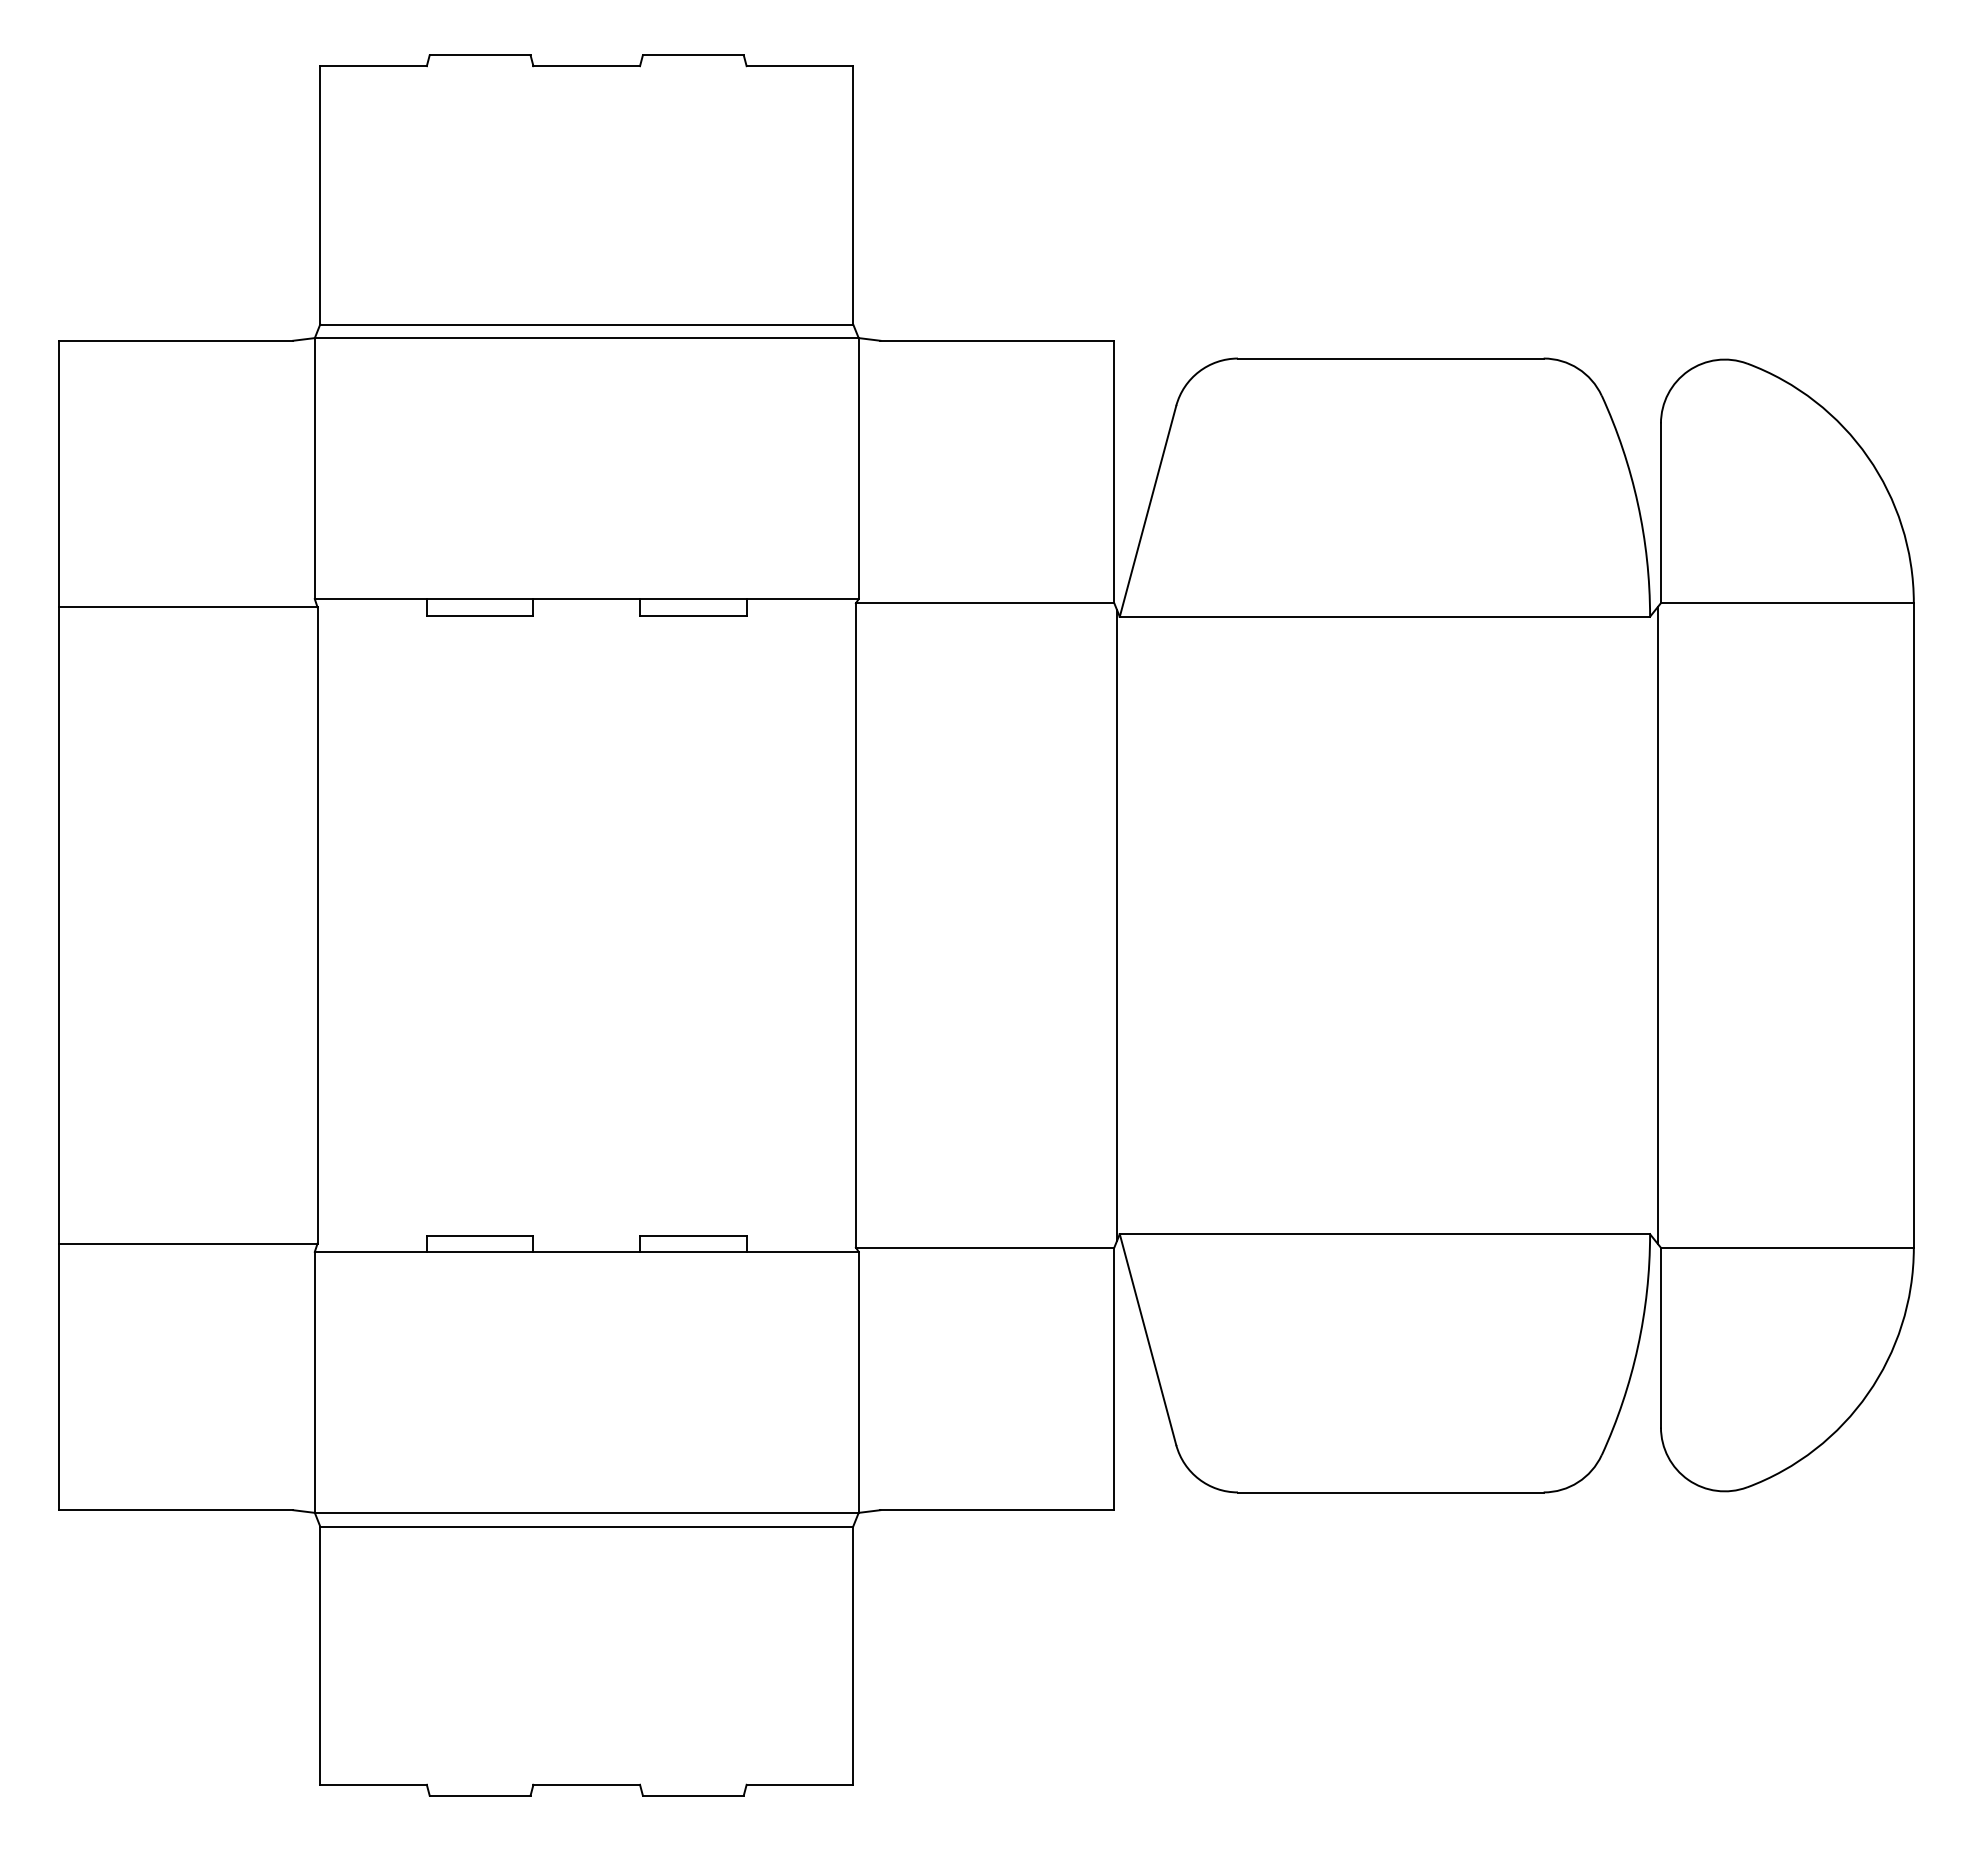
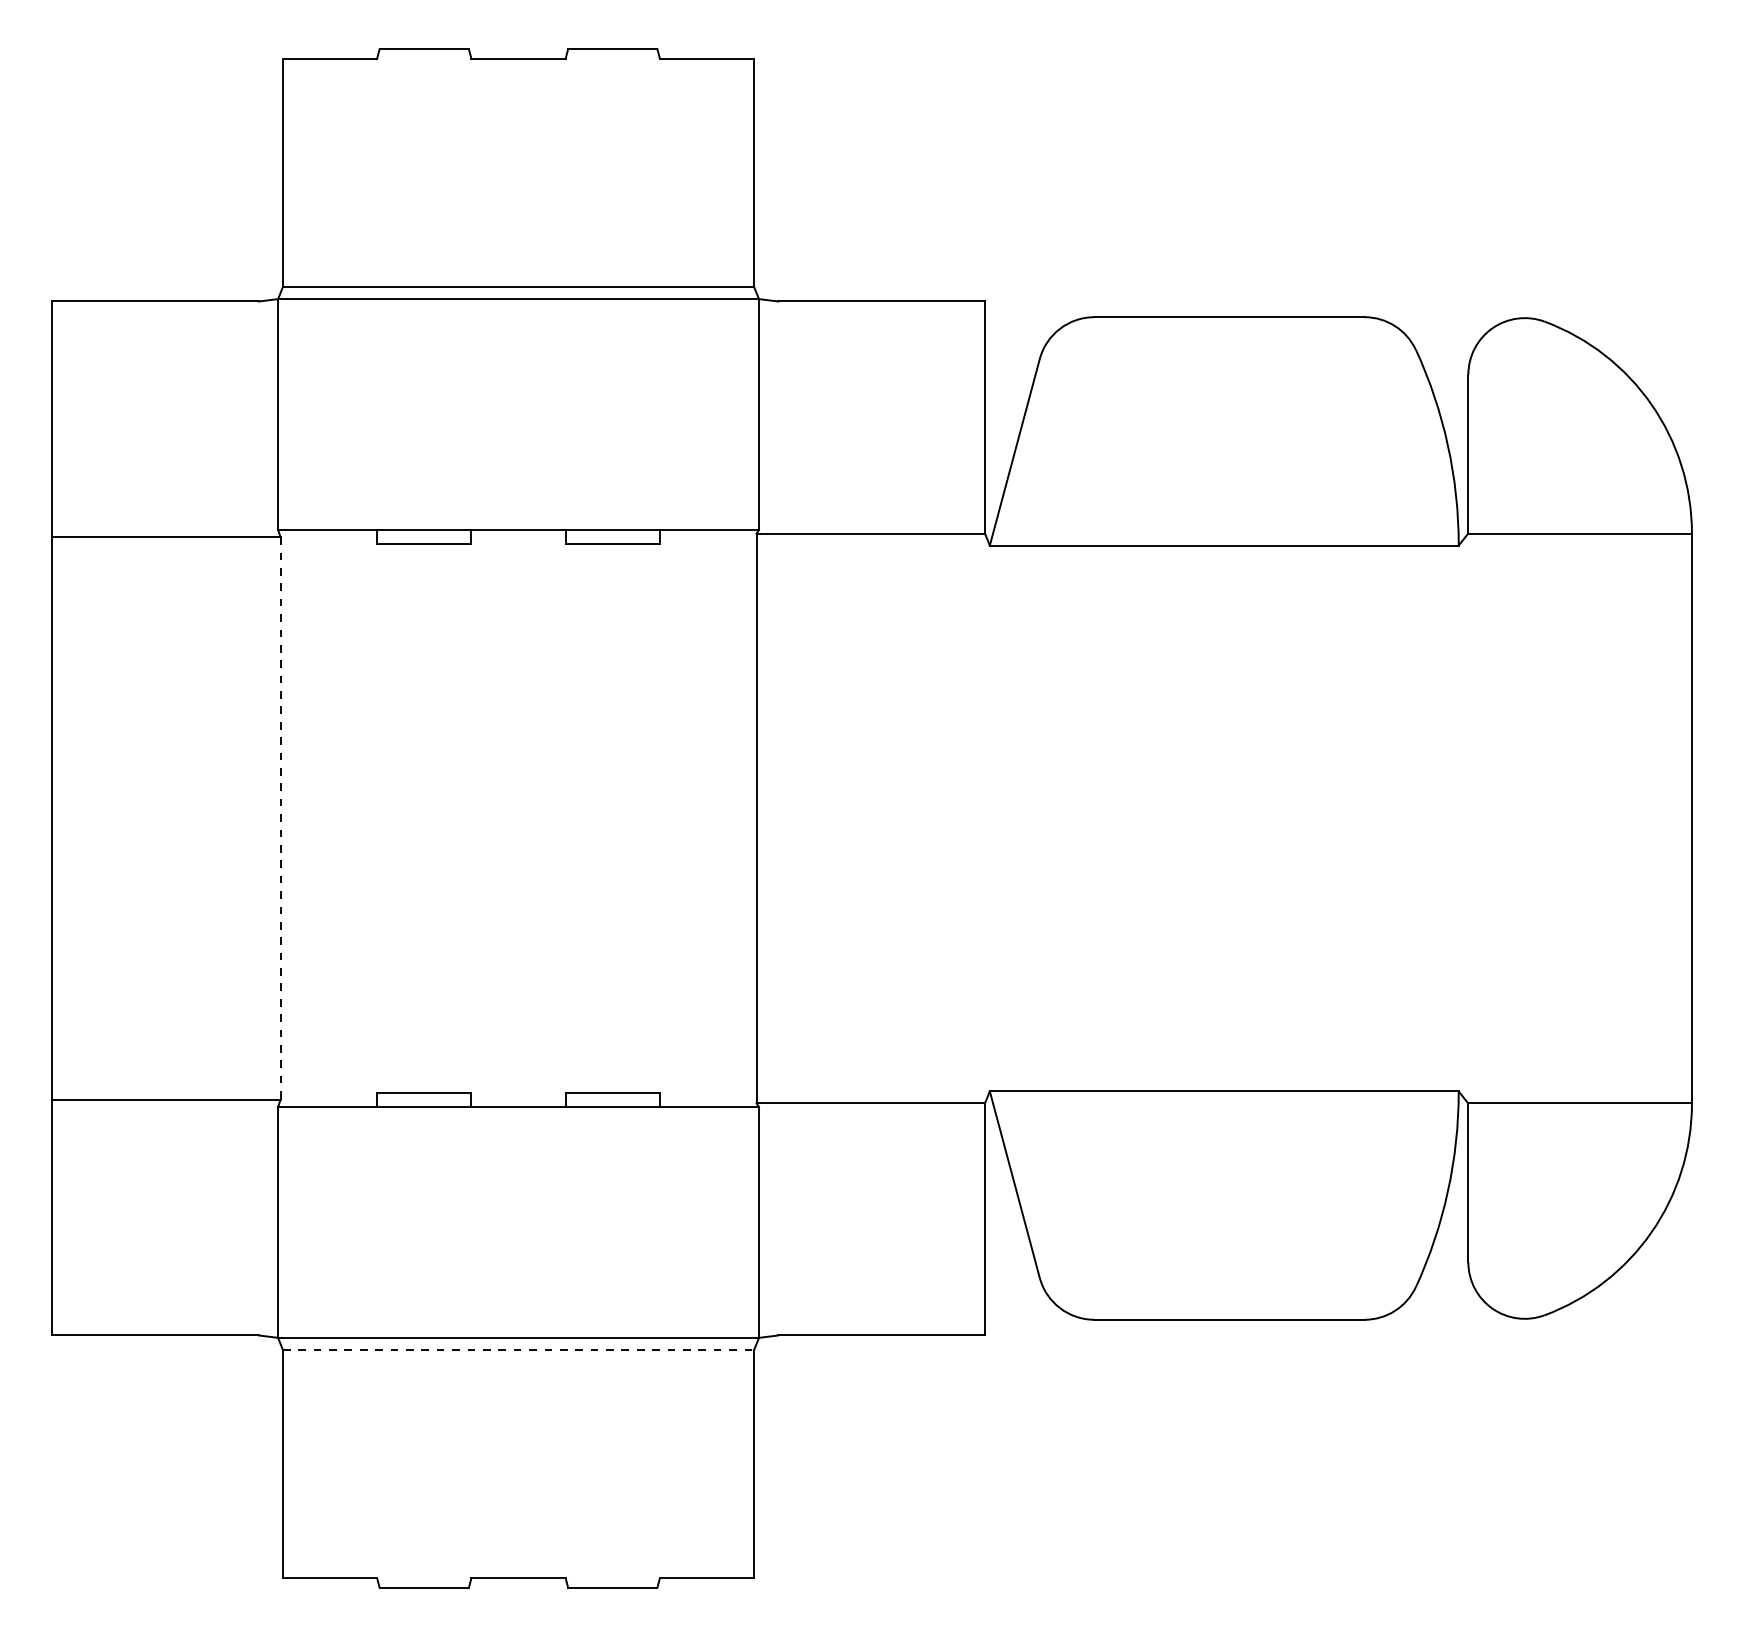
line: (1117, 925) -> (987, 818), removed
line: (1658, 925) -> (1466, 818), removed
line: (317, 926) -> (280, 819), solid -> dashed
line: (587, 1526) -> (519, 1349), solid -> dashed

